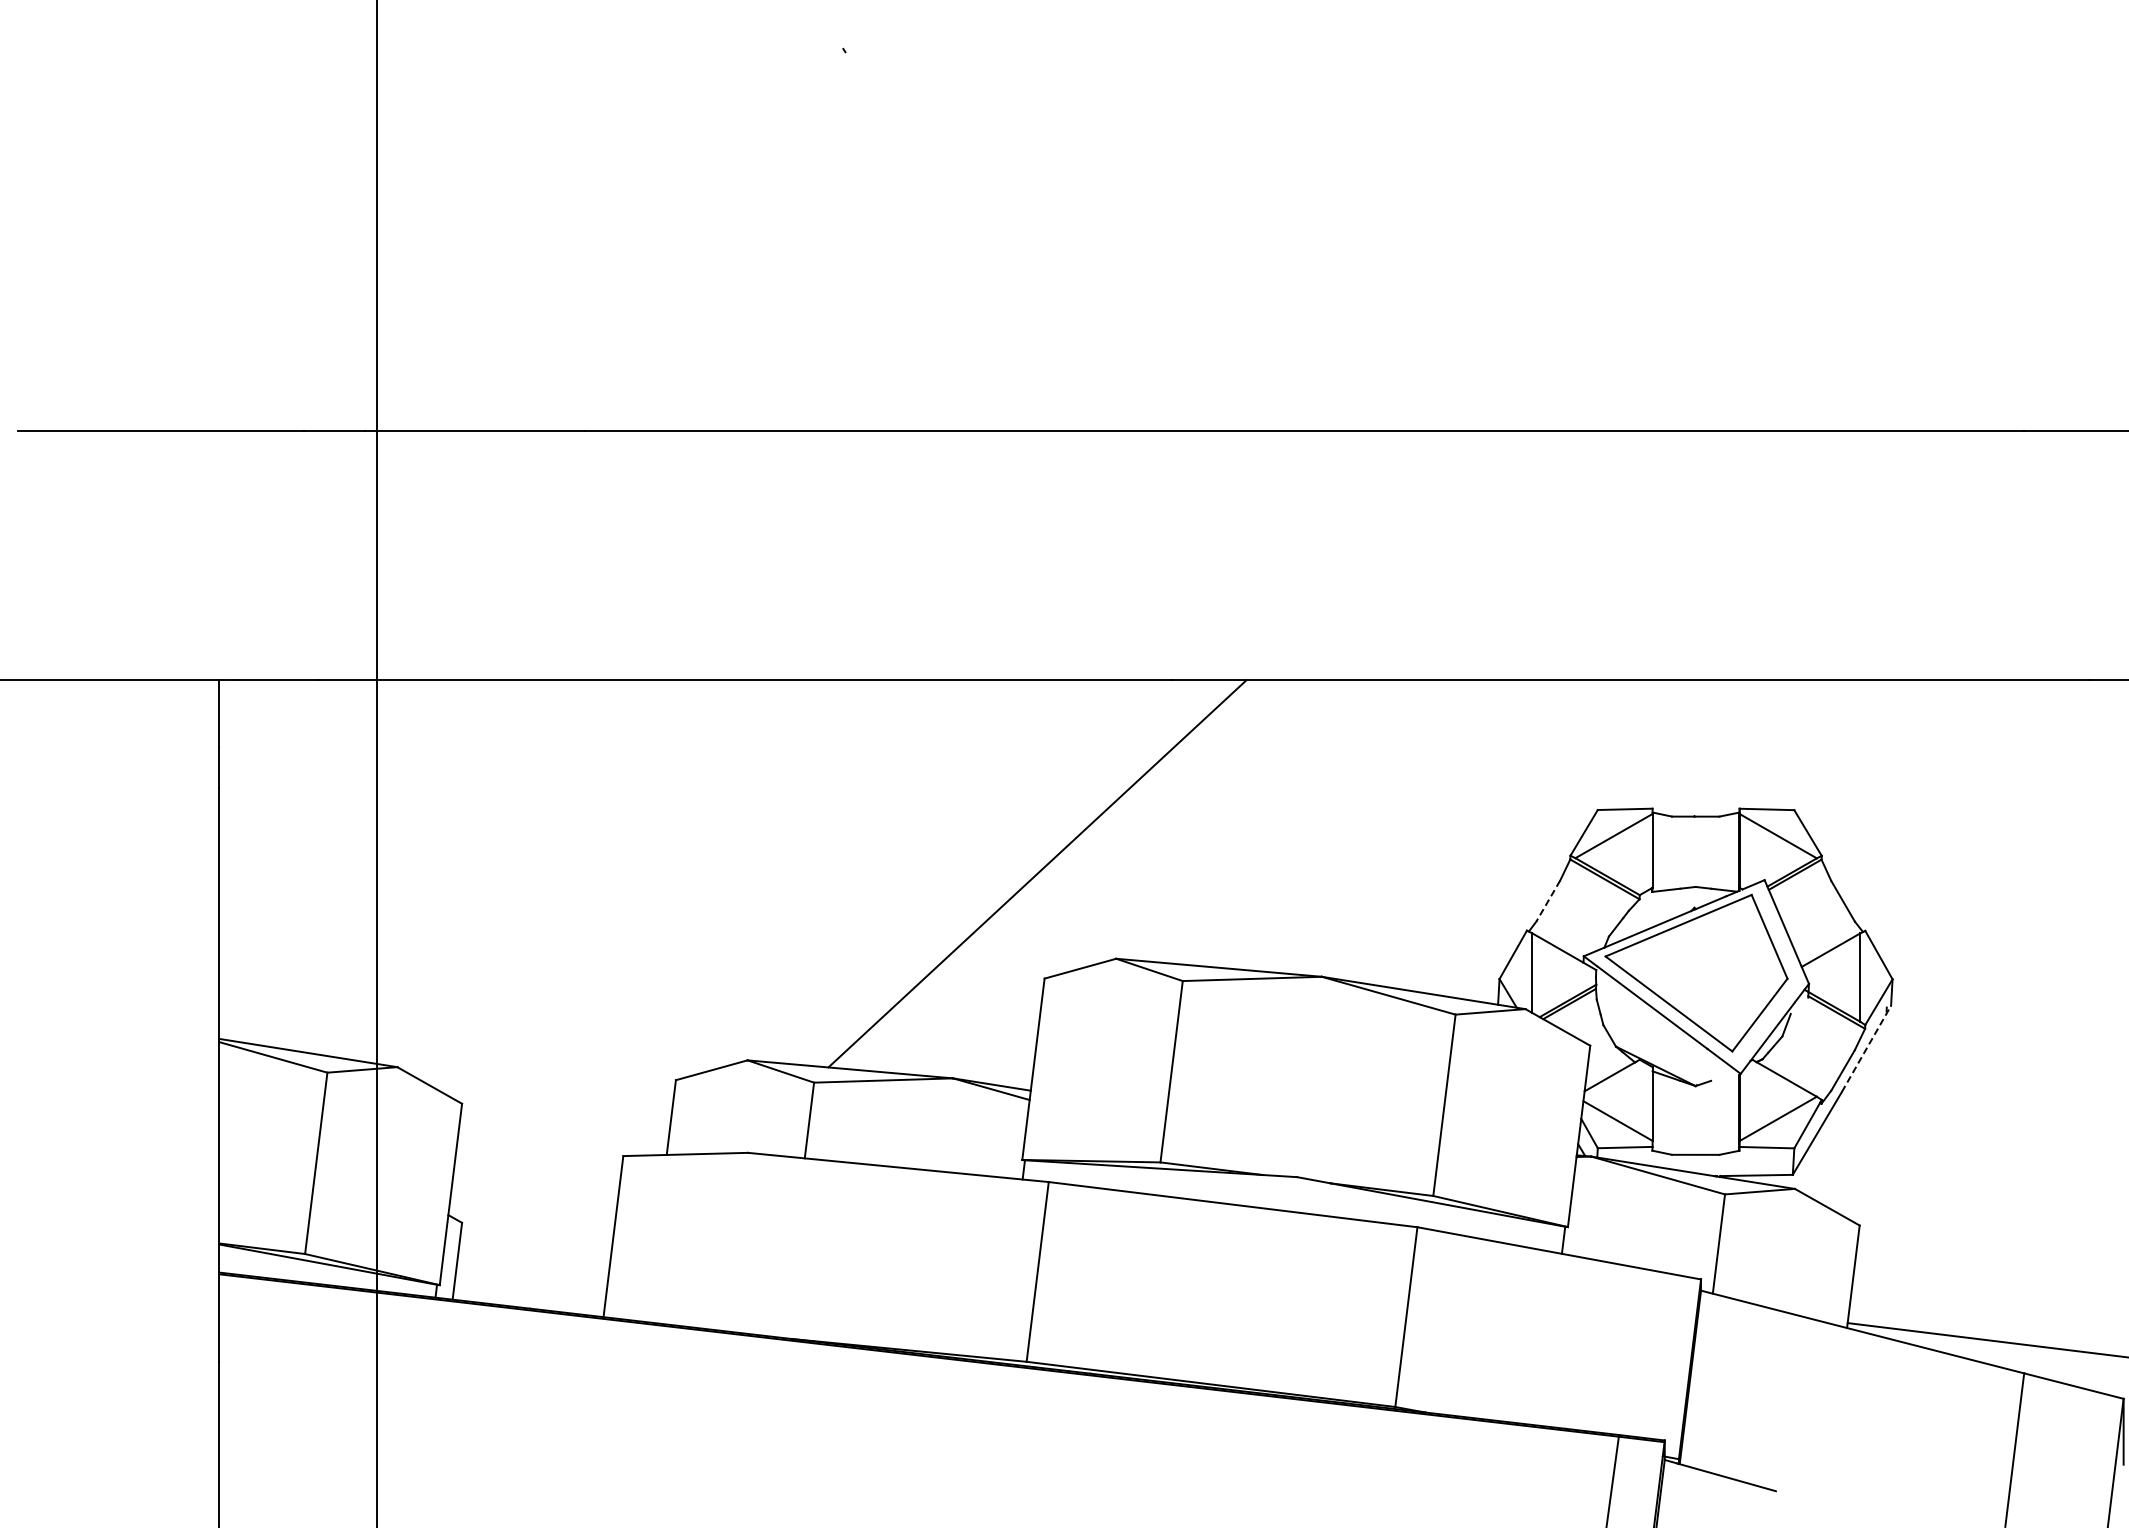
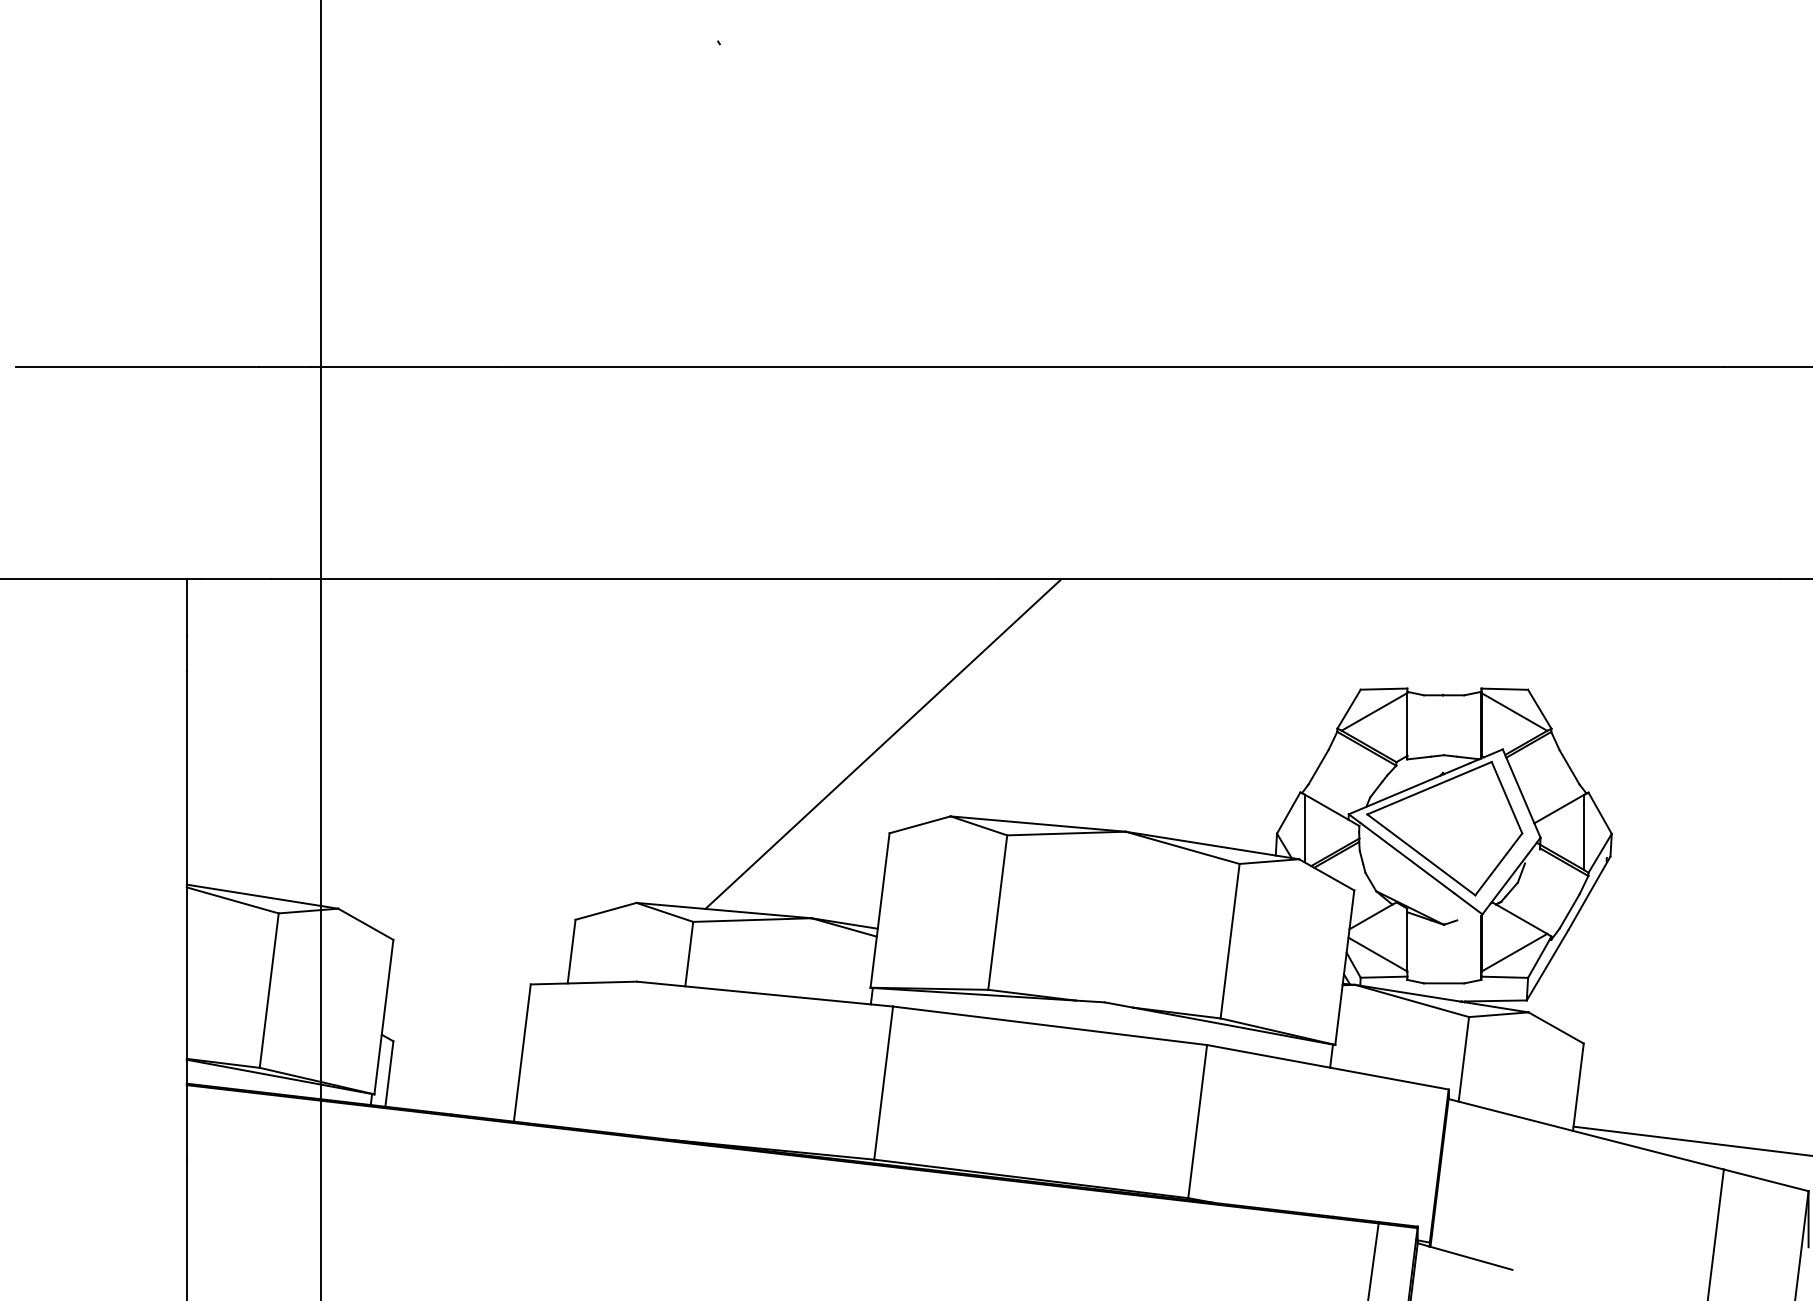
line: (1548, 901) -> (1318, 767), dashed -> solid
line: (1866, 1048) -> (1589, 892), dashed -> solid

